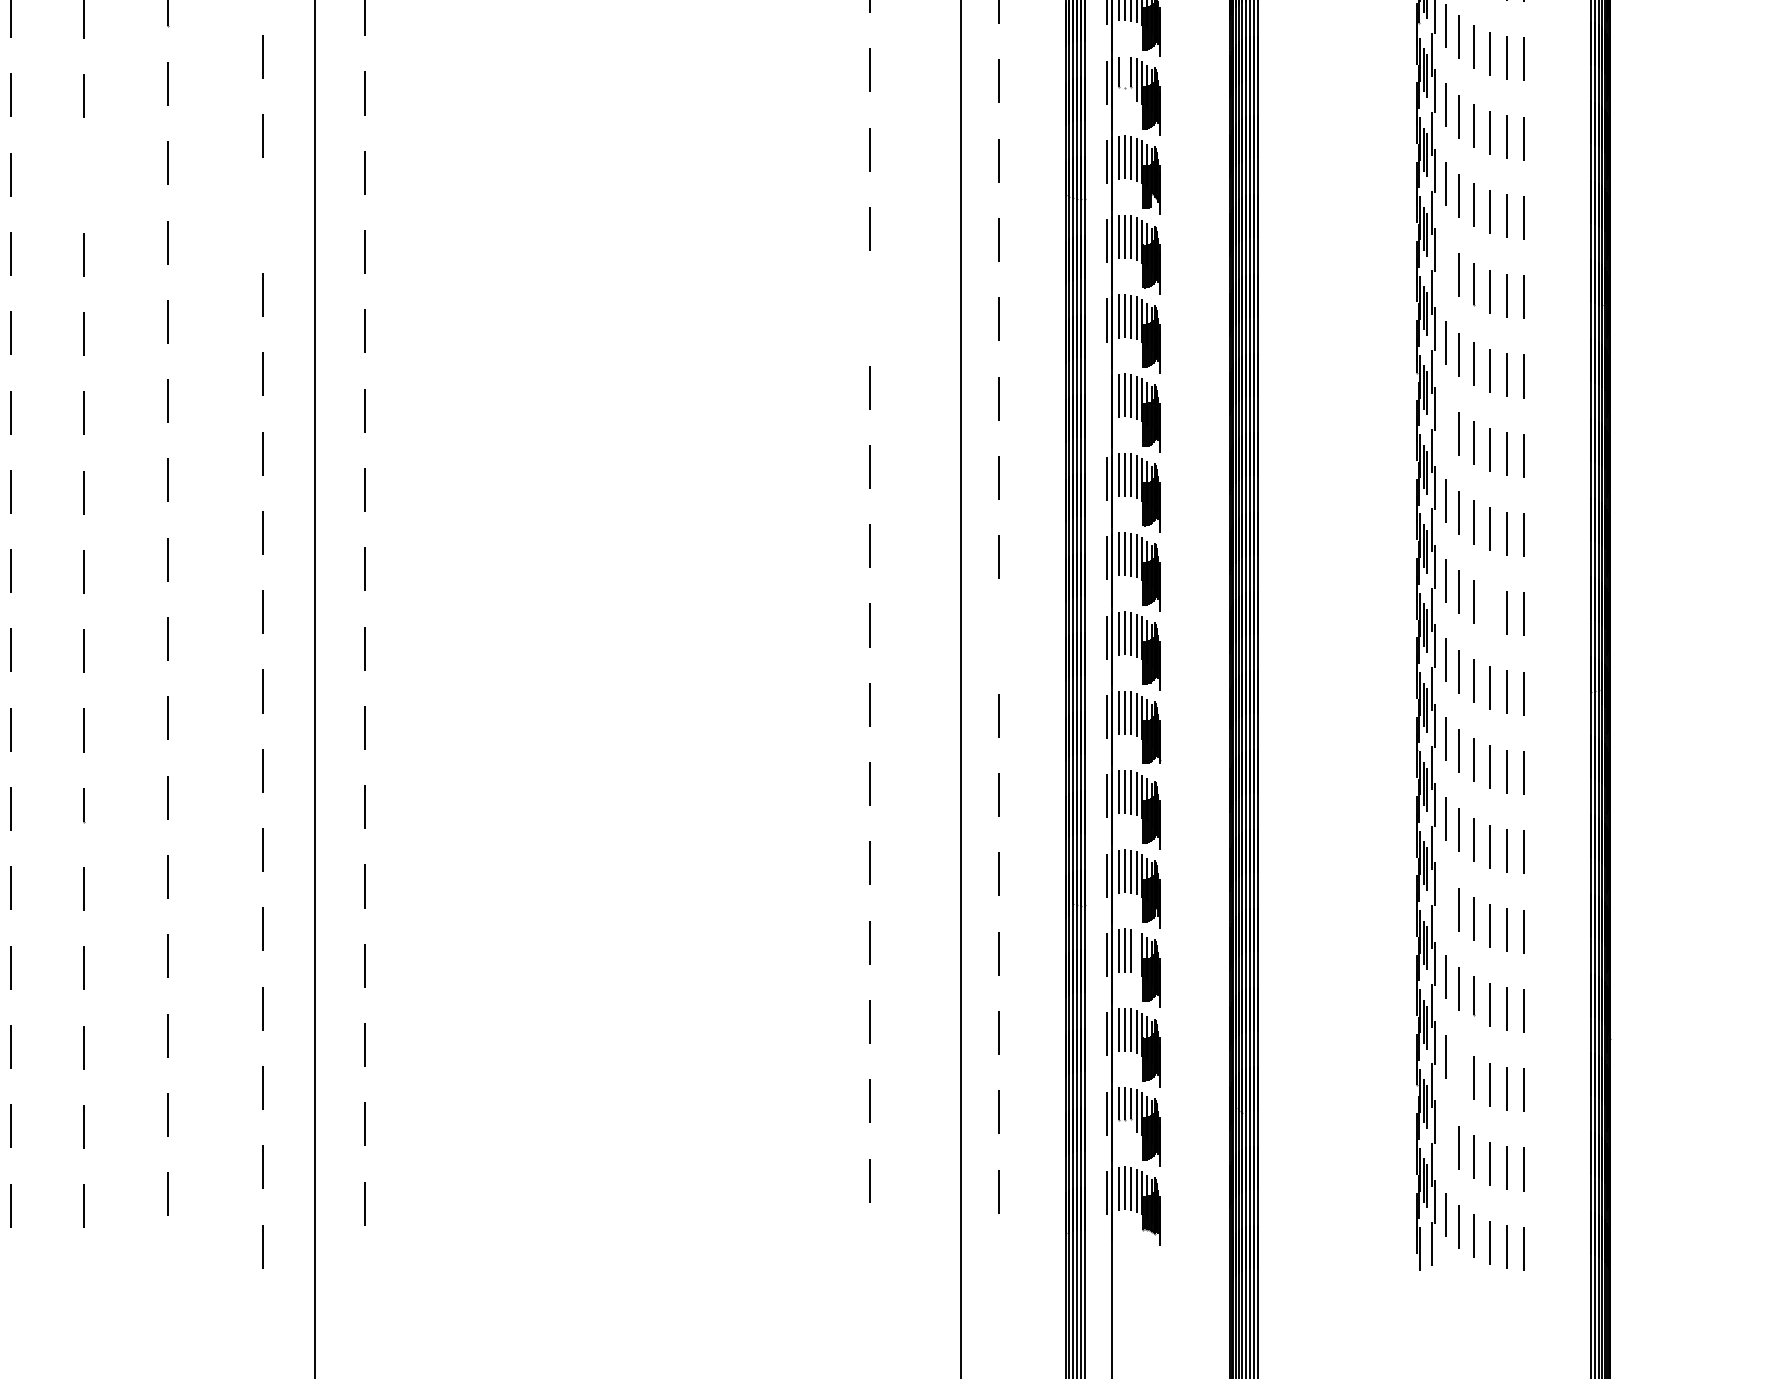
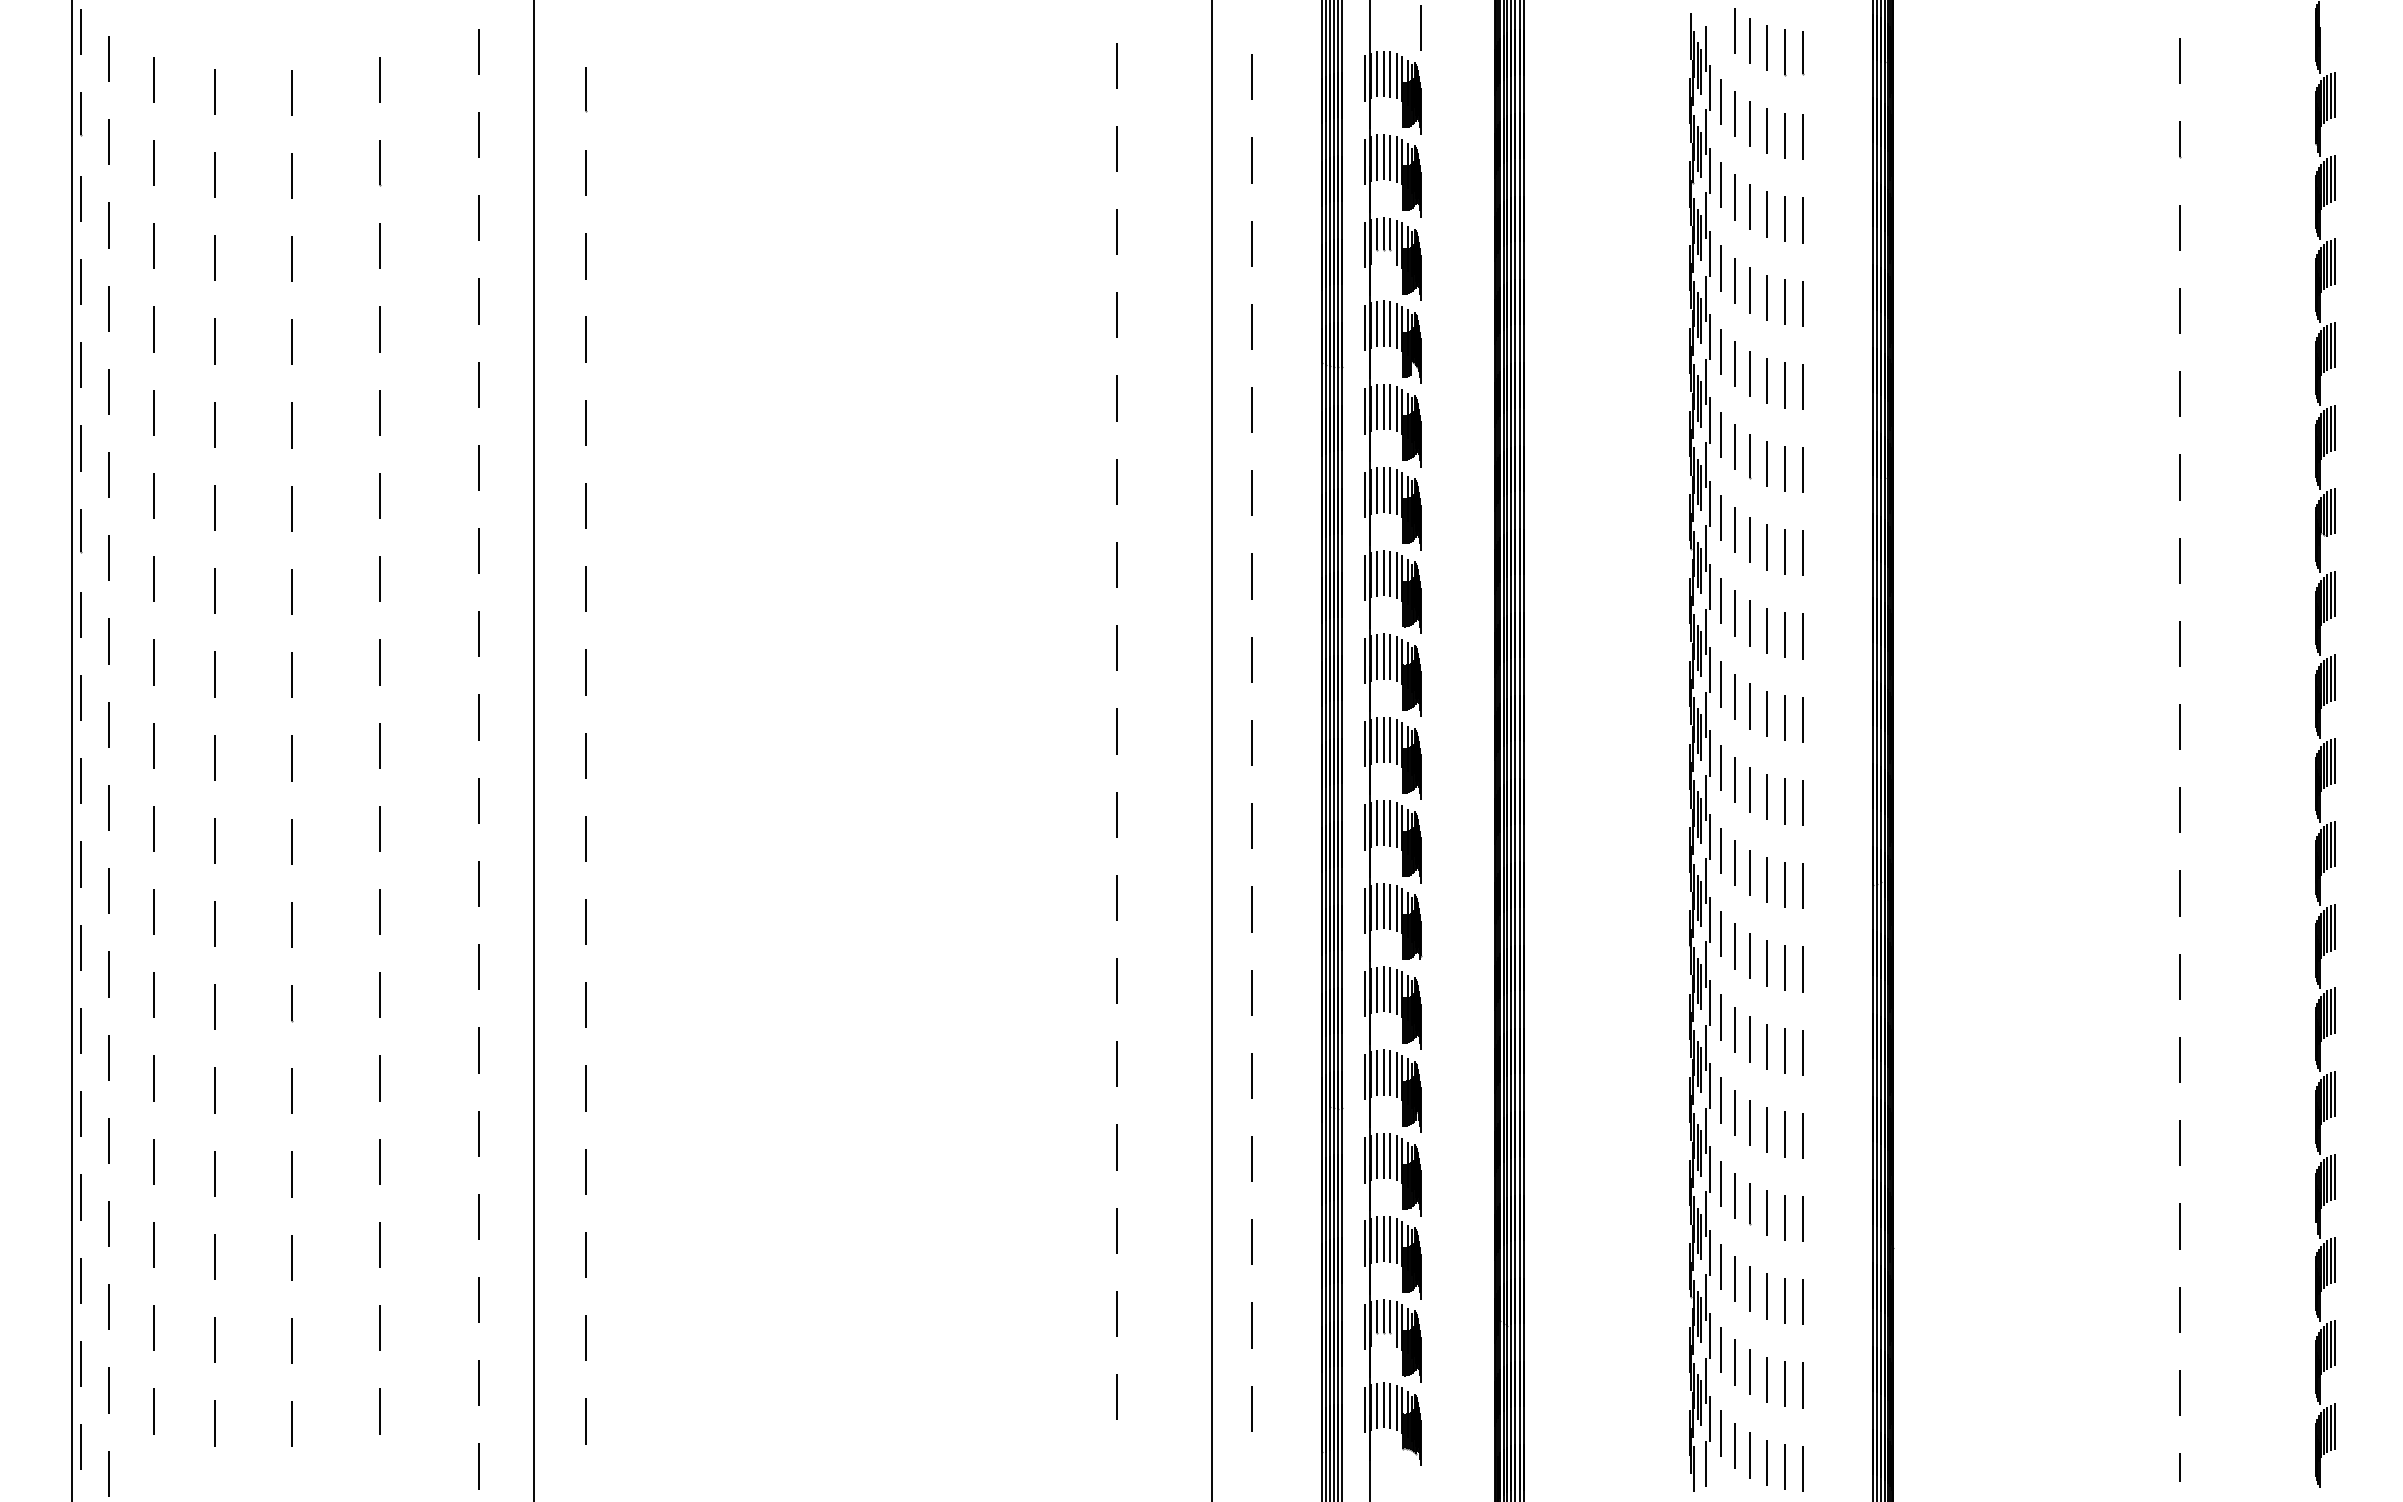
line: (1124, 71) -> (1383, 233), added
line: (83, 175) -> (291, 342), added
line: (262, 215) -> (479, 384), added
line: (1446, 263) -> (1721, 434), added
line: (869, 308) -> (1116, 481), added
line: (1107, 399) -> (1365, 577), added
line: (1446, 422) -> (1721, 601), added
line: (1489, 608) -> (1766, 796), added
line: (999, 636) -> (1252, 826), added
line: (1446, 897) -> (1721, 1100), added
line: (1136, 953) -> (1396, 1158), added
line: (1458, 1067) -> (1734, 1278), added
line: (1445, 1135) -> (1720, 1349), added

